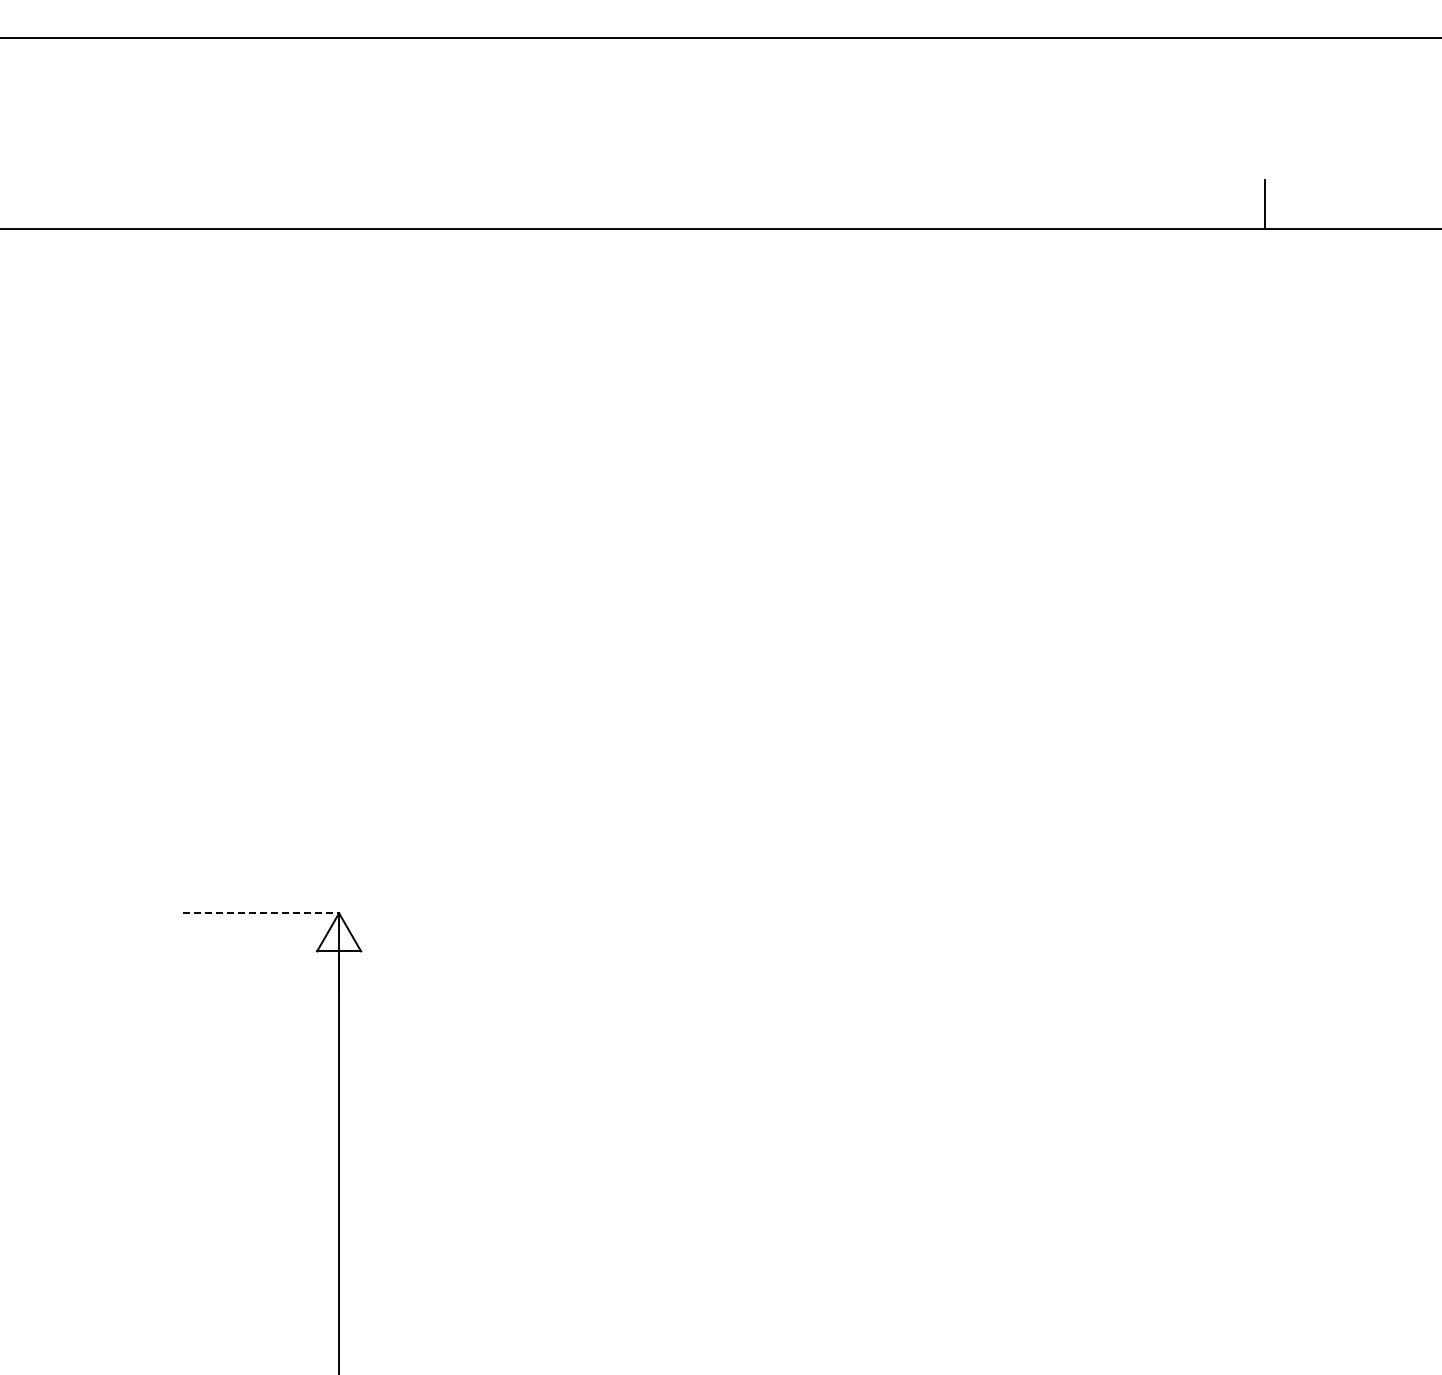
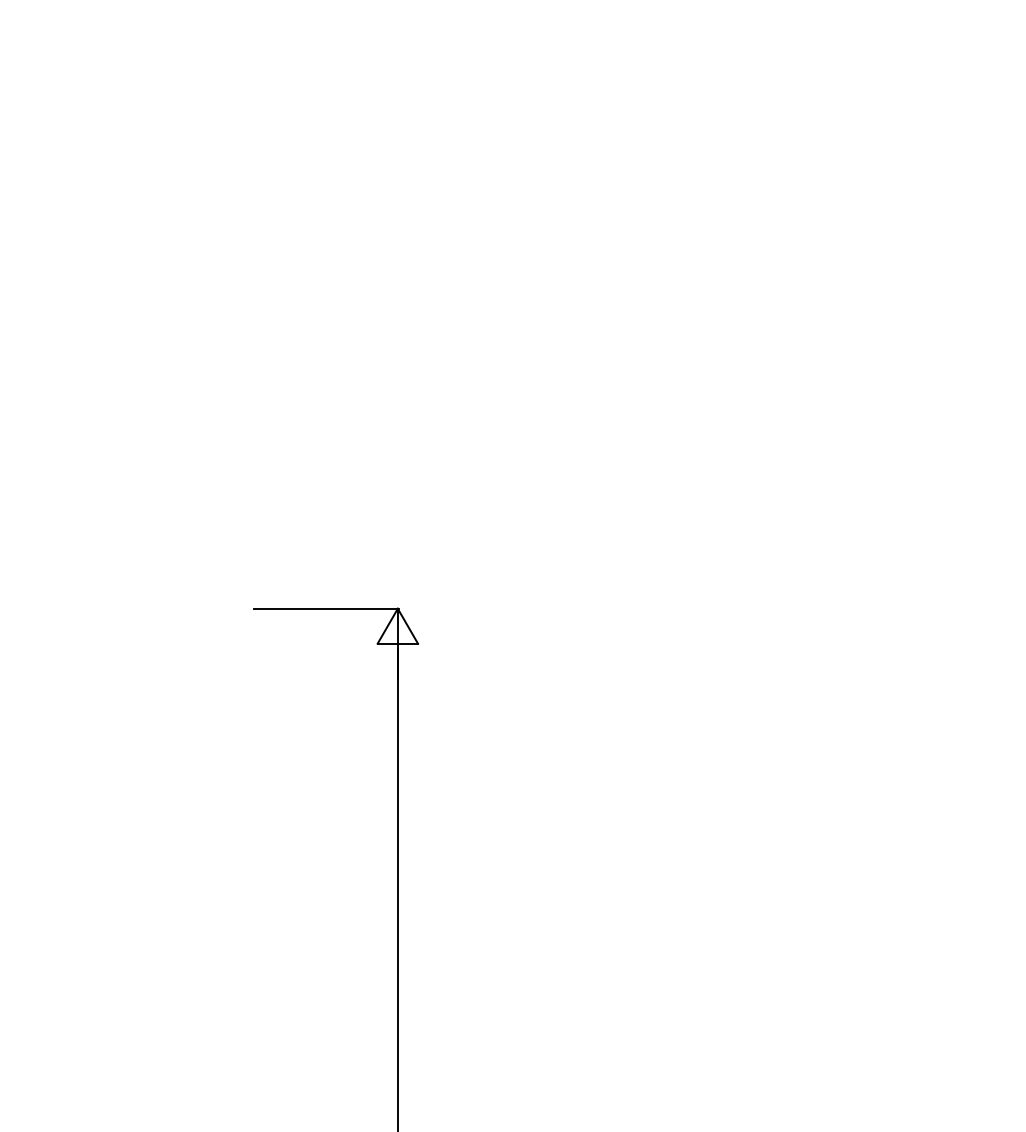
line: (261, 913) -> (326, 608), dashed -> solid

